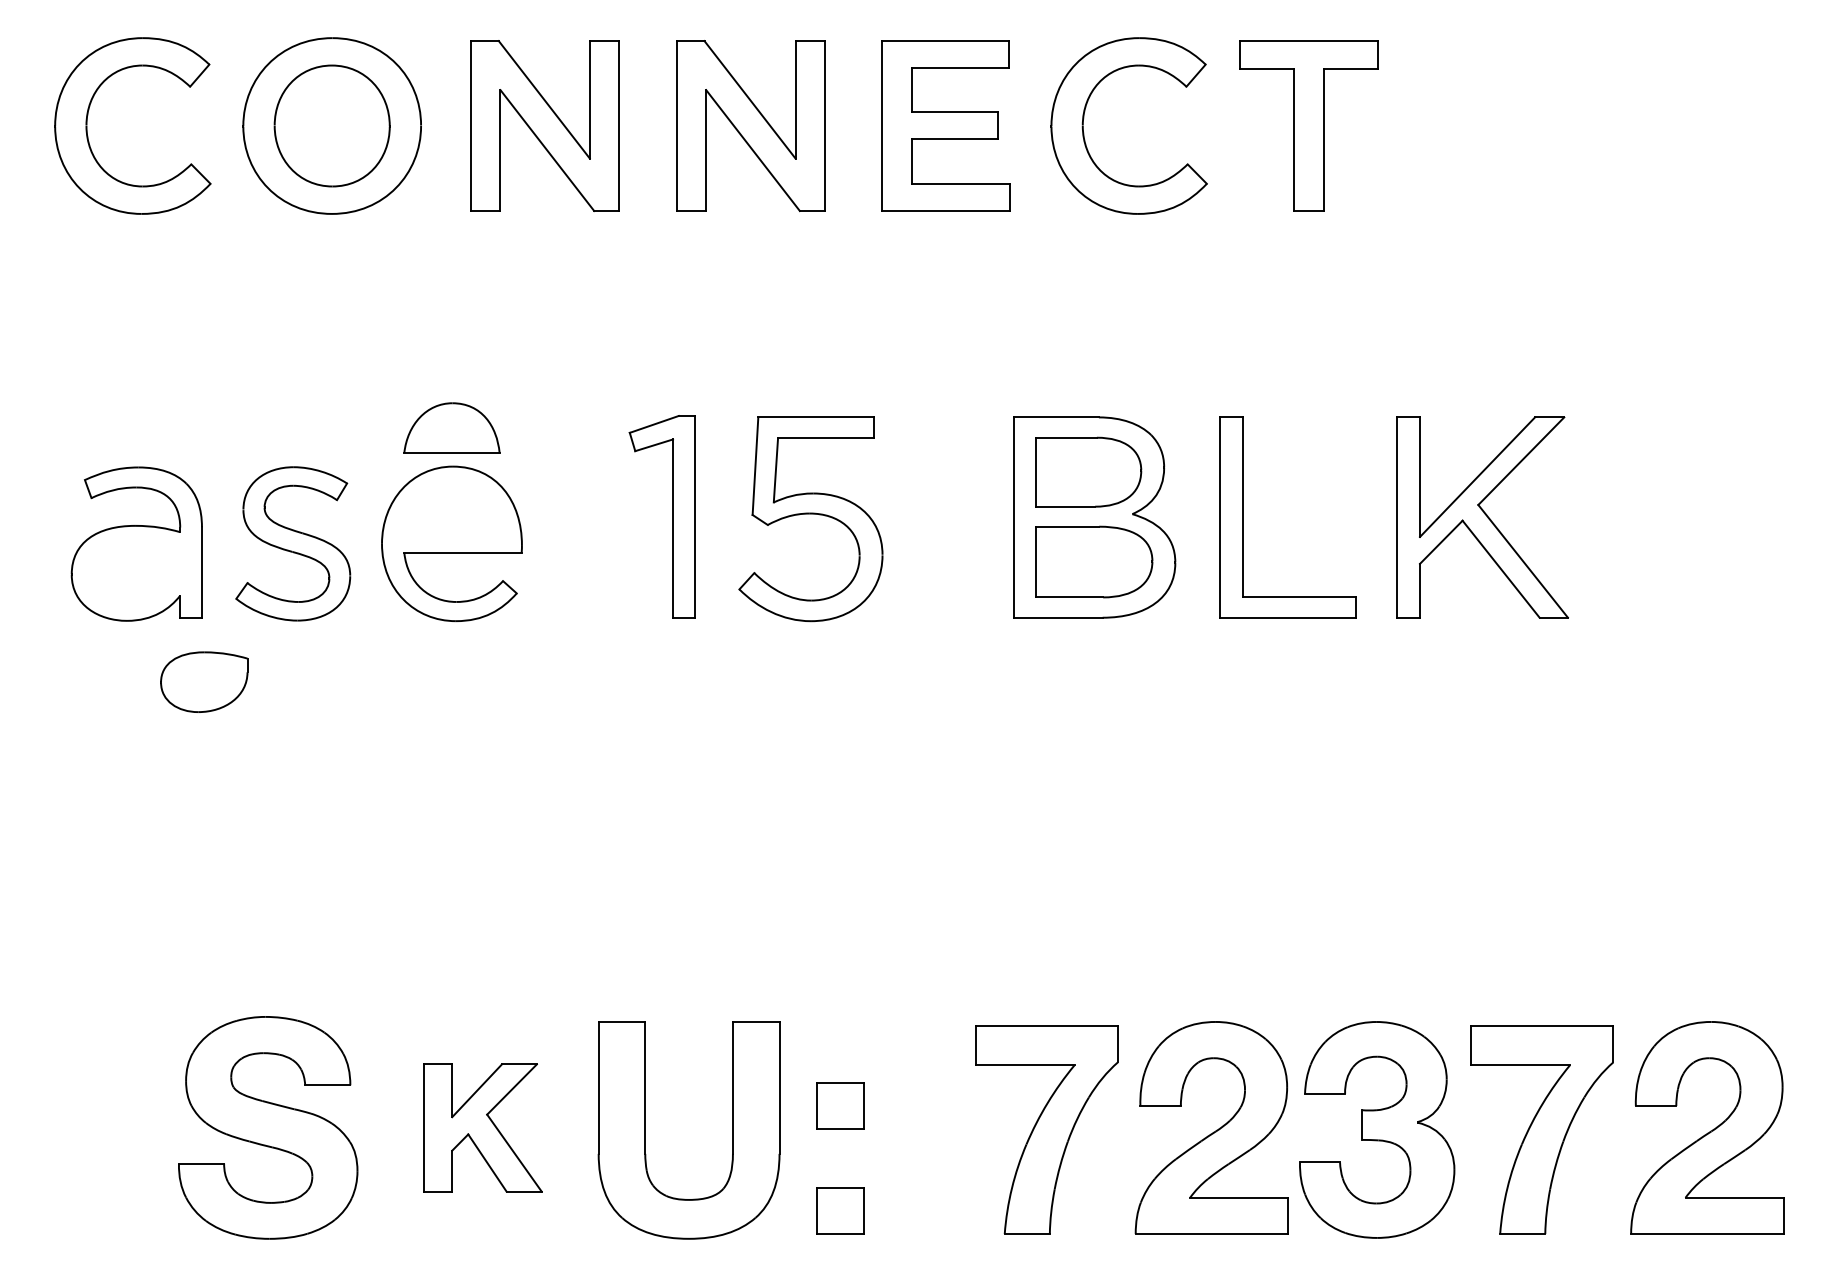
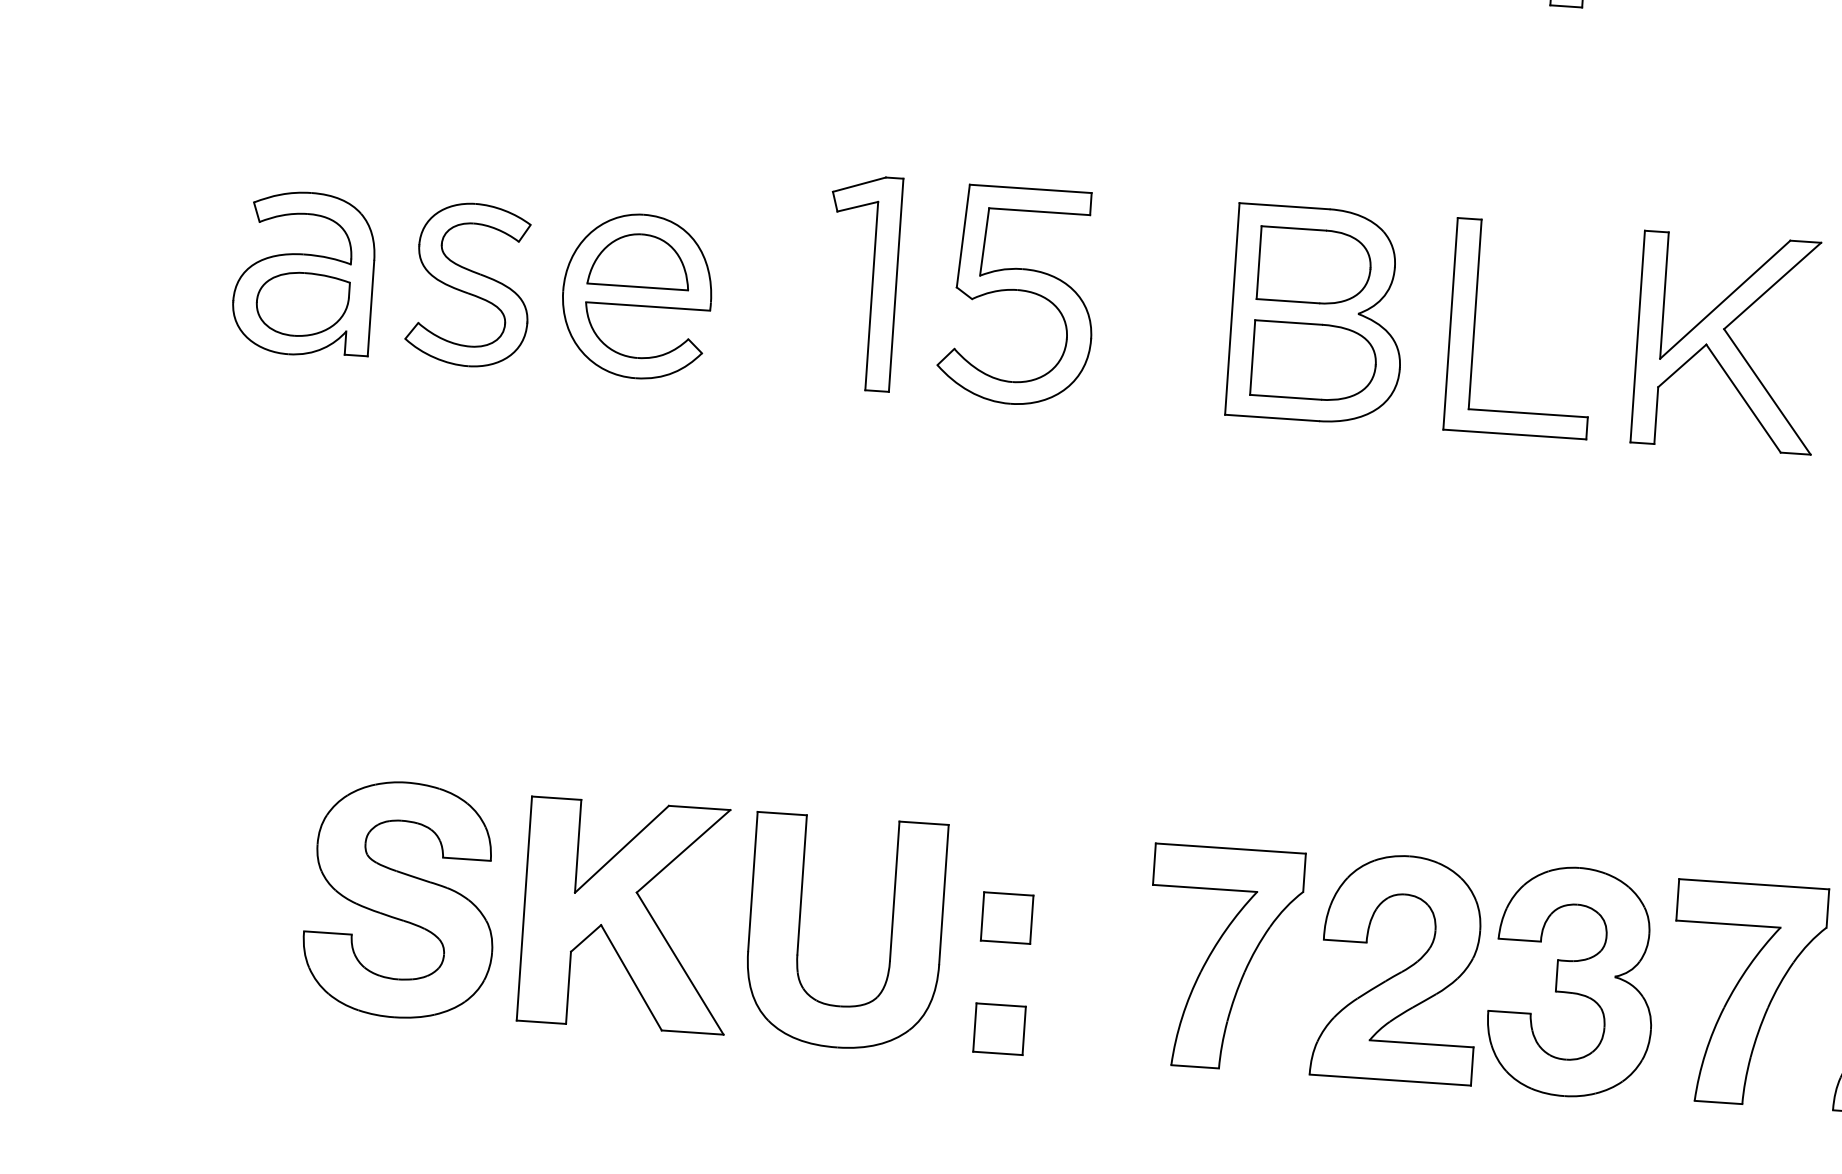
part: (451, 427) -> (639, 259), moved
part: (204, 681) -> (302, 303), moved
part: (482, 1127) -> (627, 915), size x1.67

